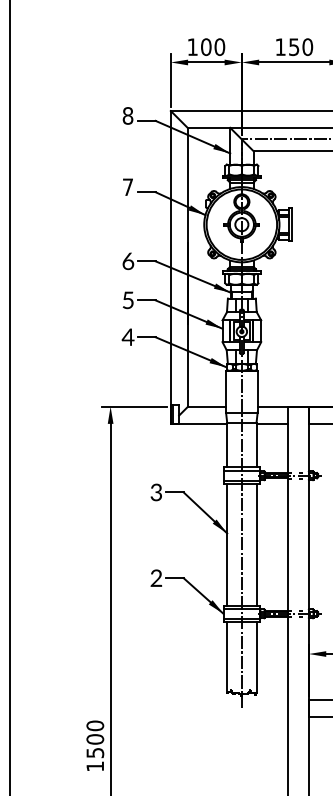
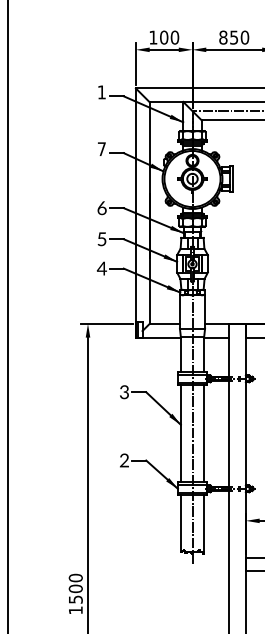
text: (280, 46) -> (223, 37), 150 -> 850
text: (127, 116) -> (101, 92), 8 -> 1

